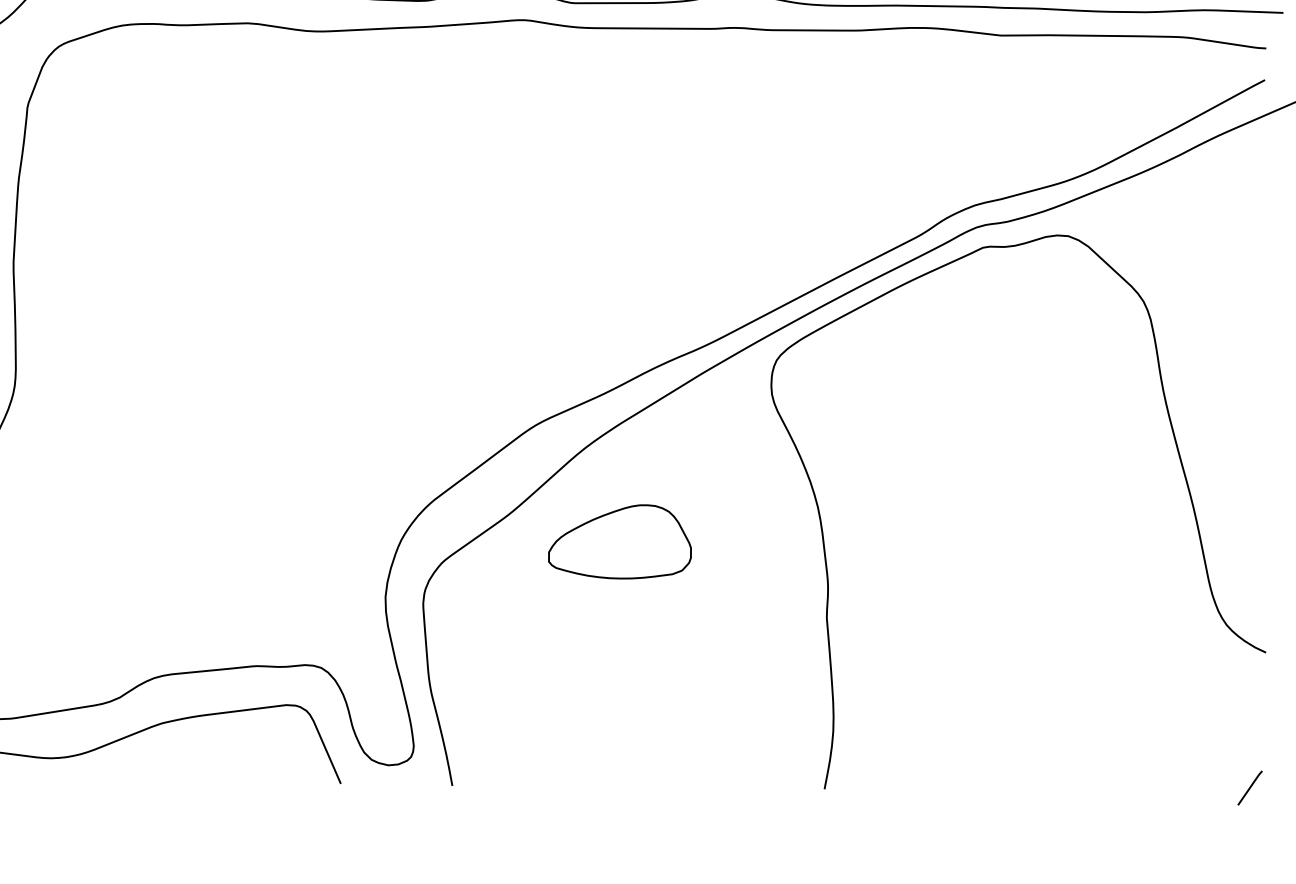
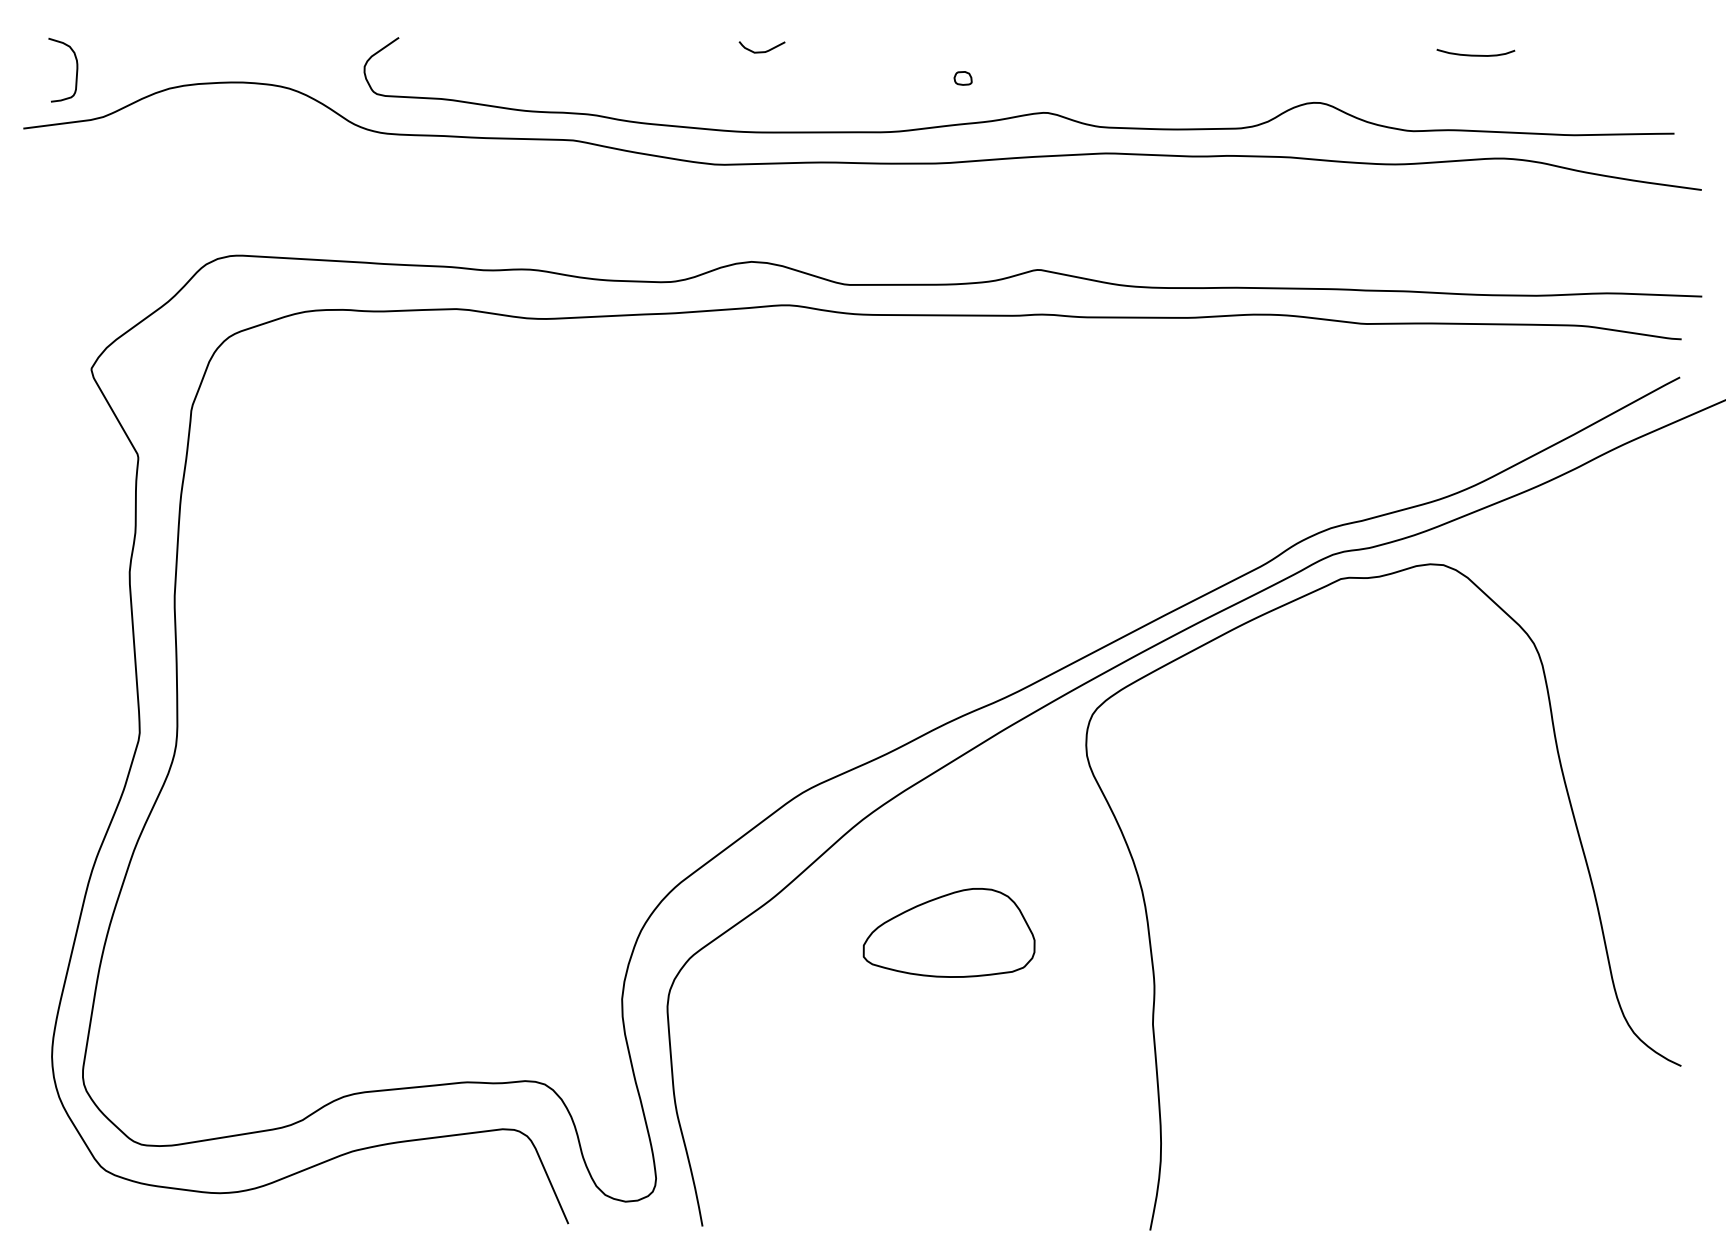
part: (619, 541) -> (948, 932), moved
line: (1250, 787) -> (1662, 1228), removed

